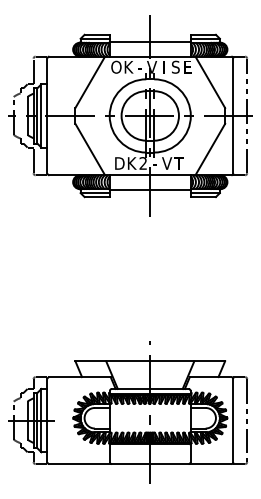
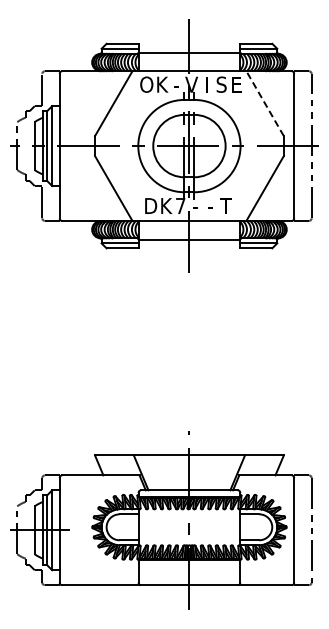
line: (209, 82) -> (264, 103), solid -> dashed
text: (143, 163) -> (180, 205), 2 -> 7
text: (166, 163) -> (210, 205), V -> -

